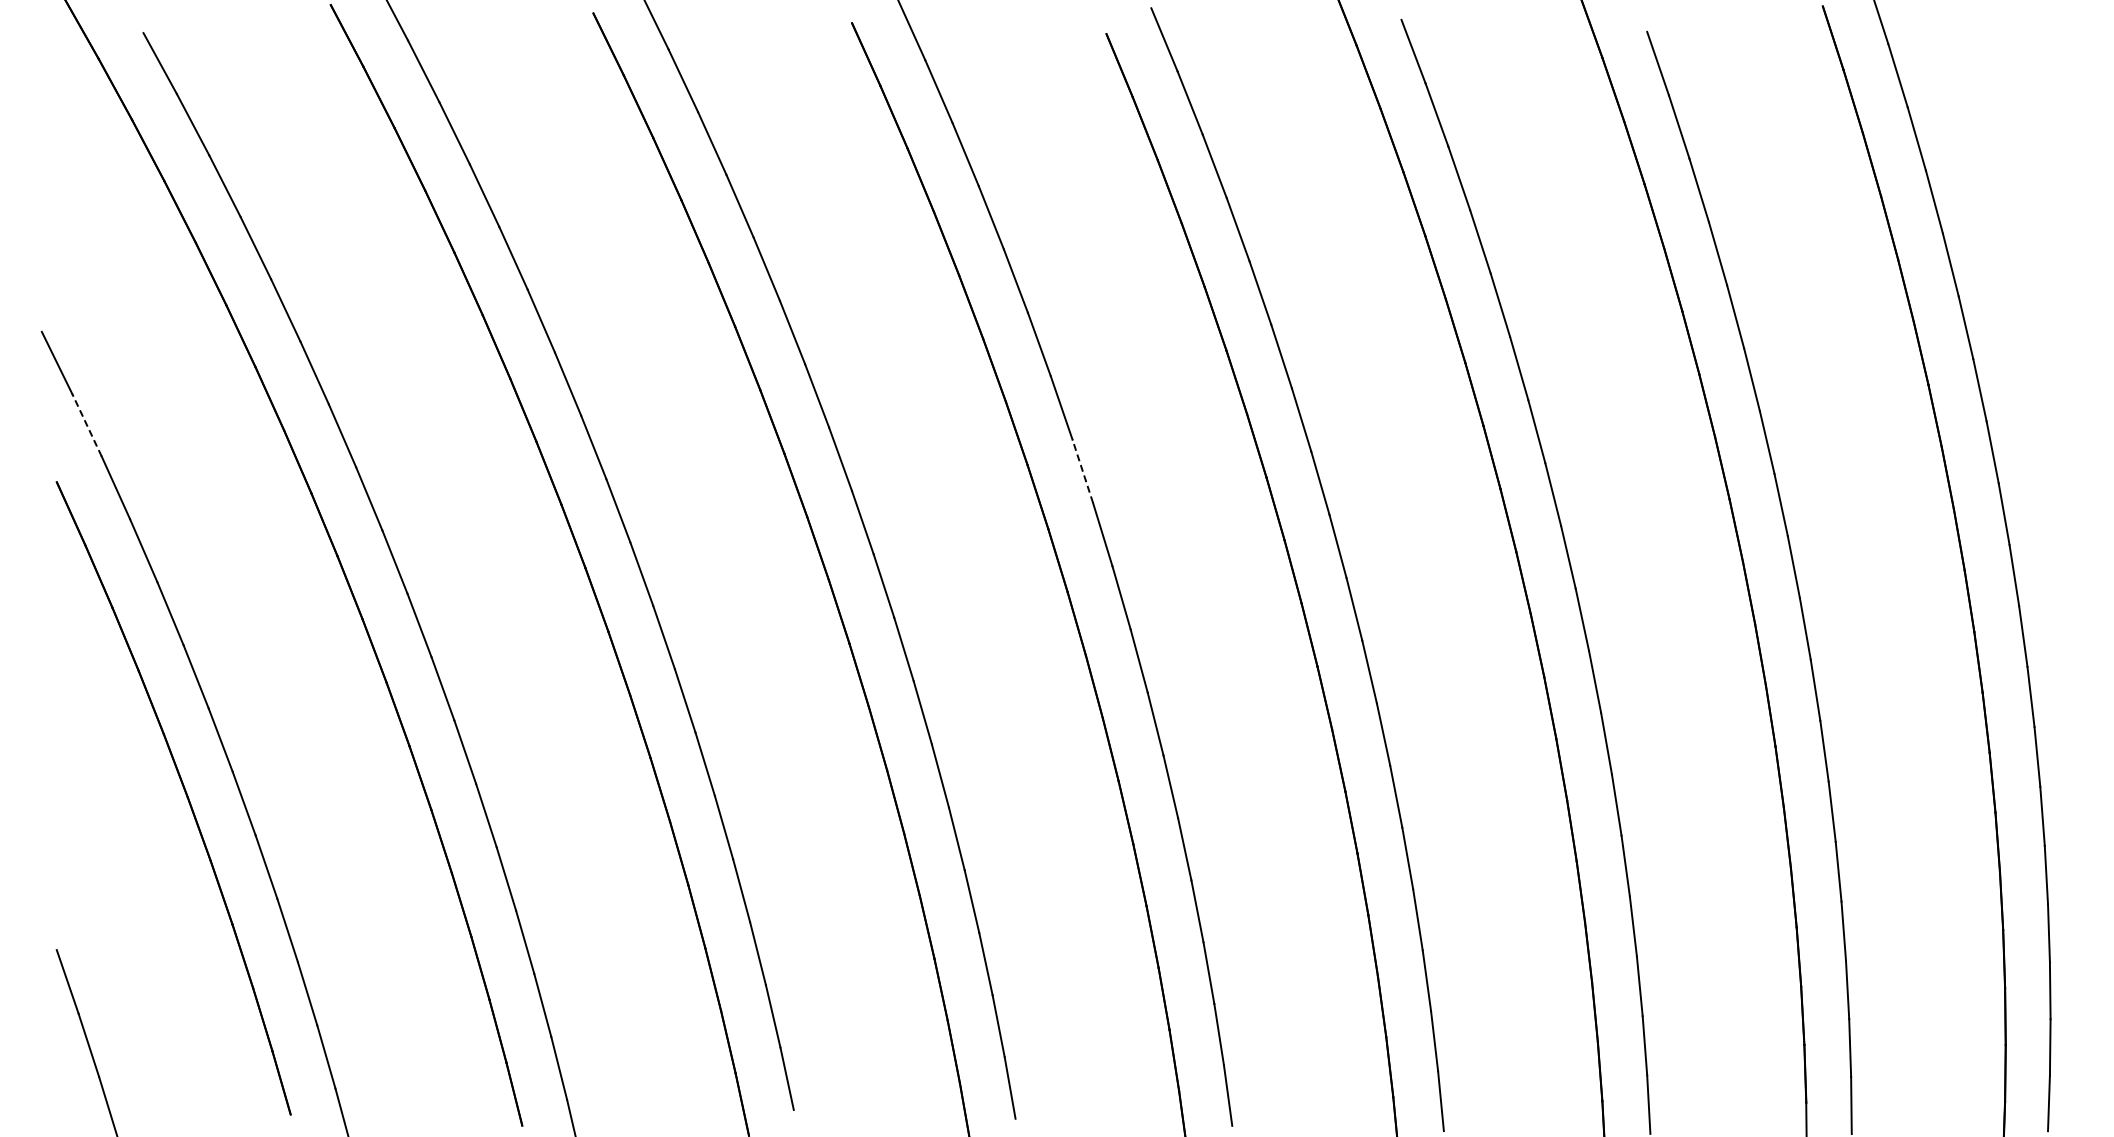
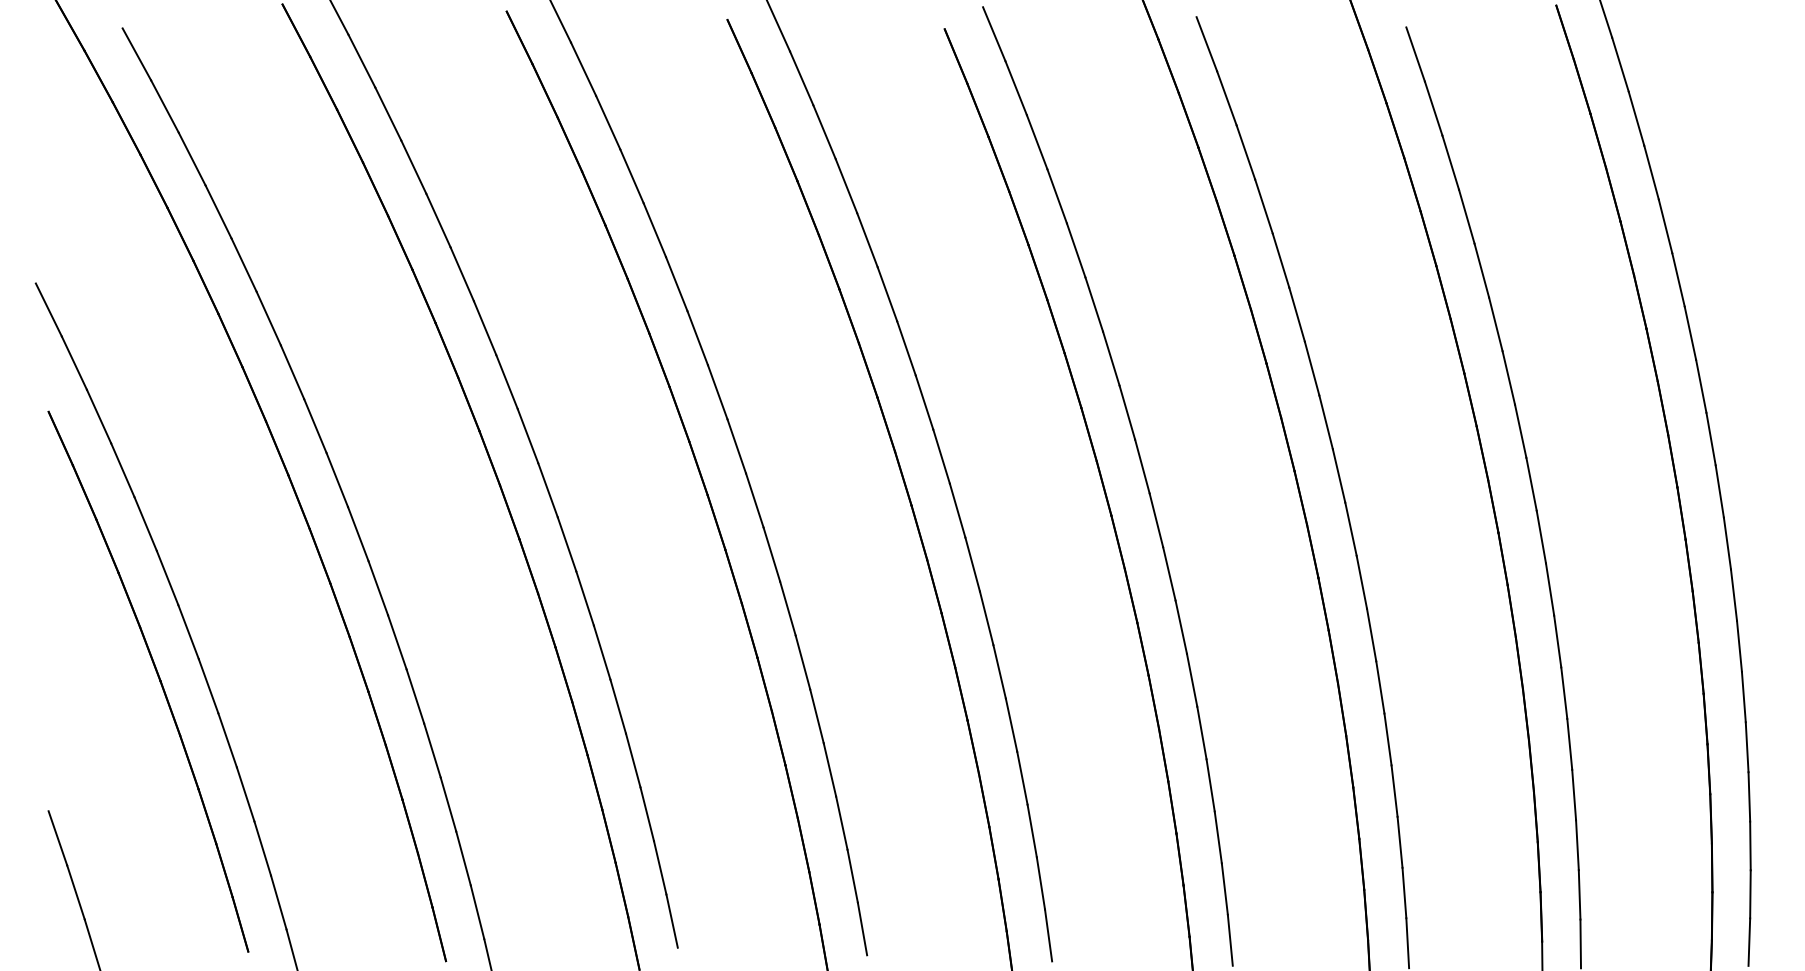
line: (87, 425) -> (74, 363), dashed -> solid
line: (1082, 470) -> (924, 401), dashed -> solid

